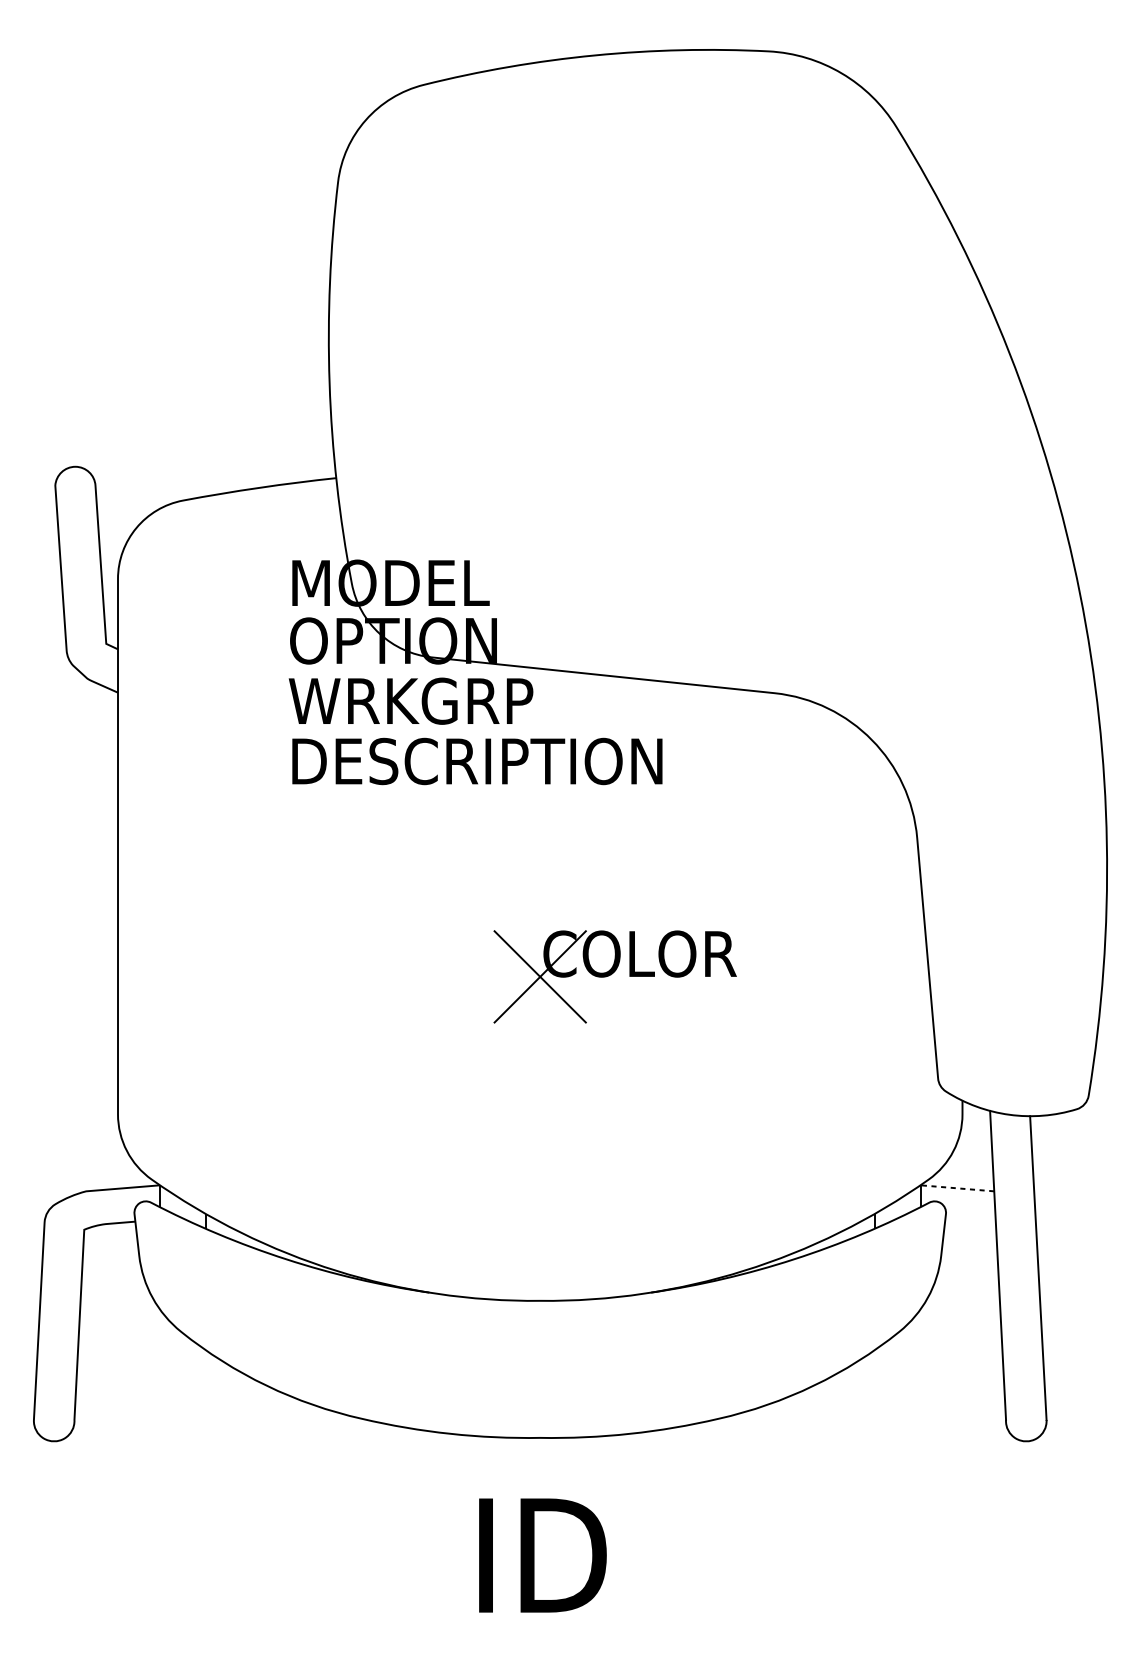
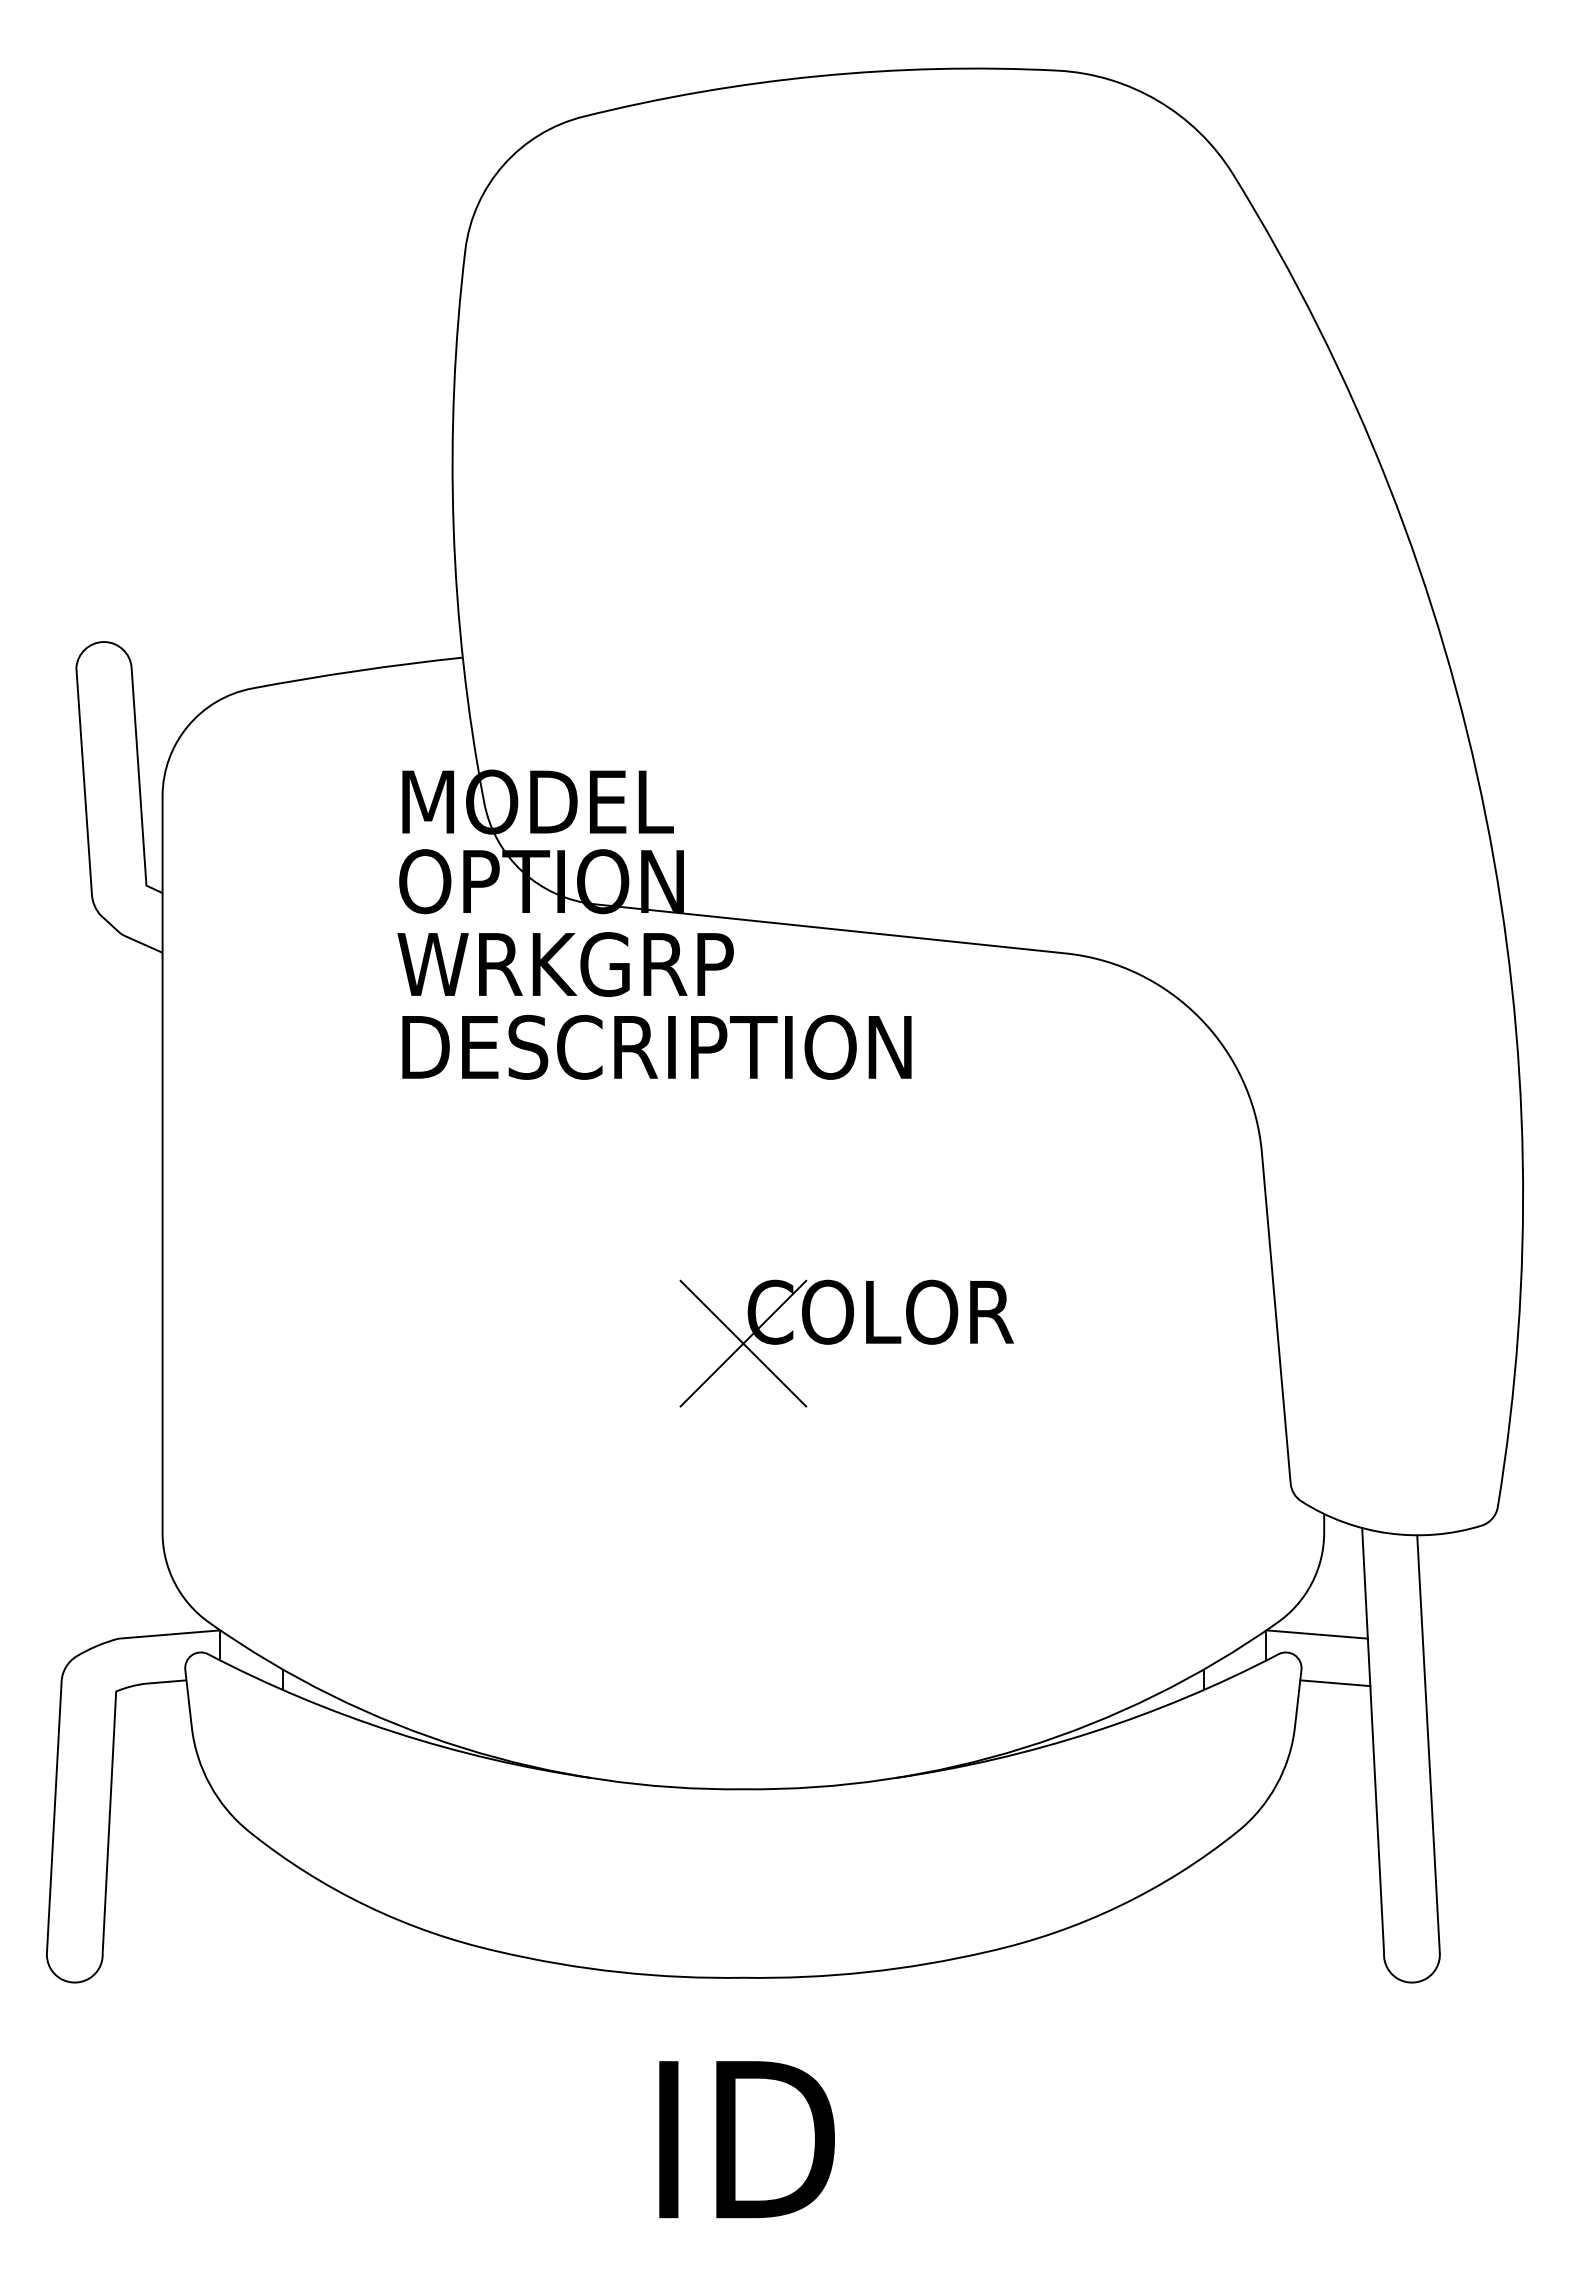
line: (957, 1188) -> (1317, 1634), dashed -> solid
line: (970, 1223) -> (1335, 1683), added

